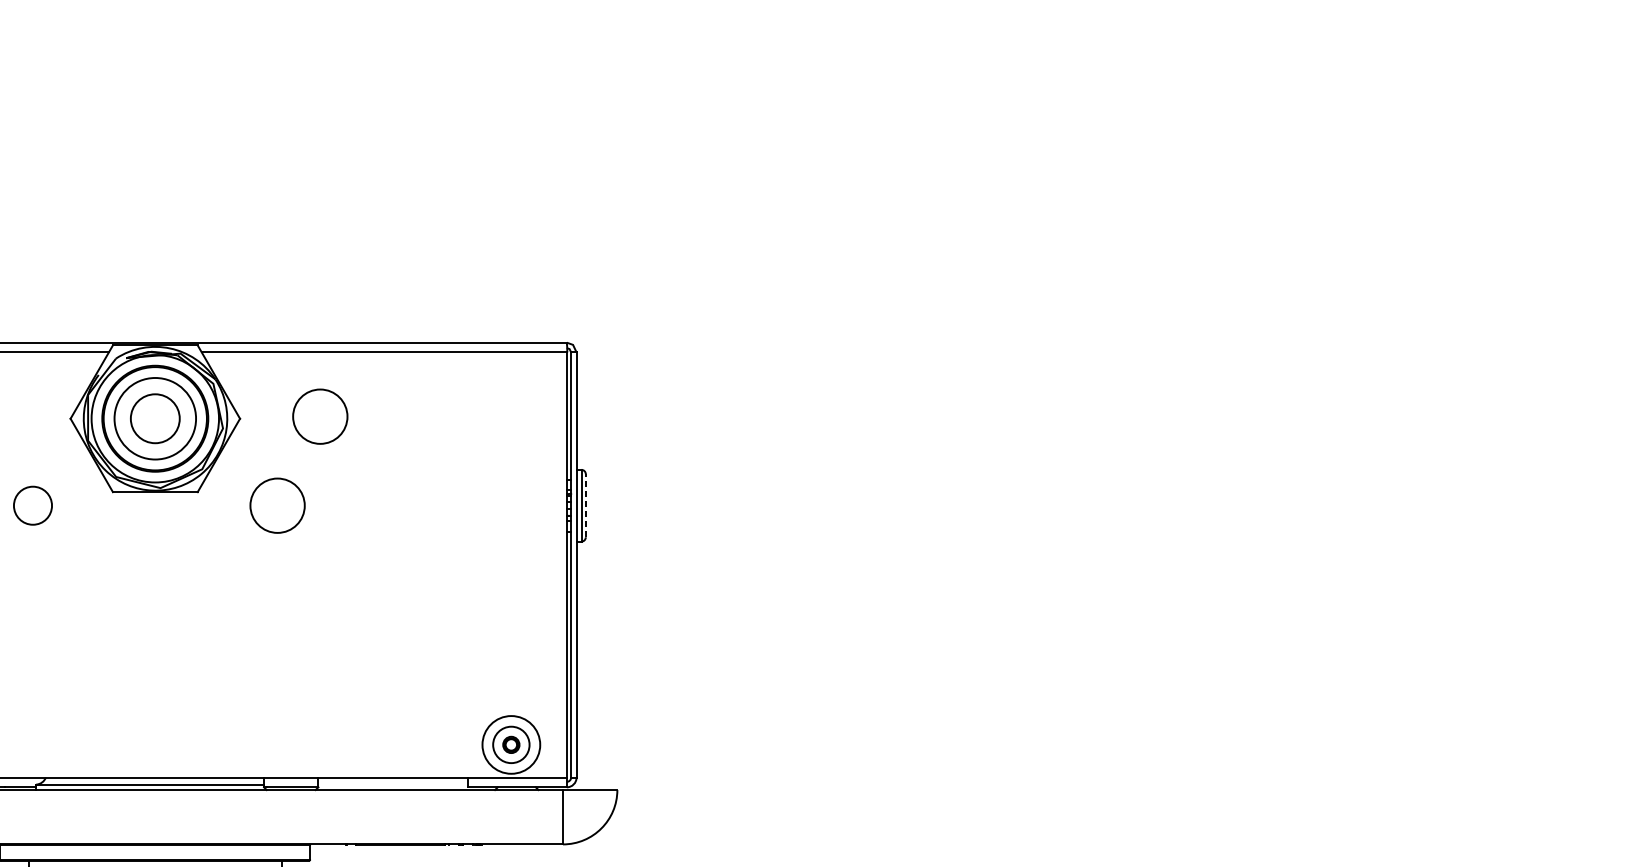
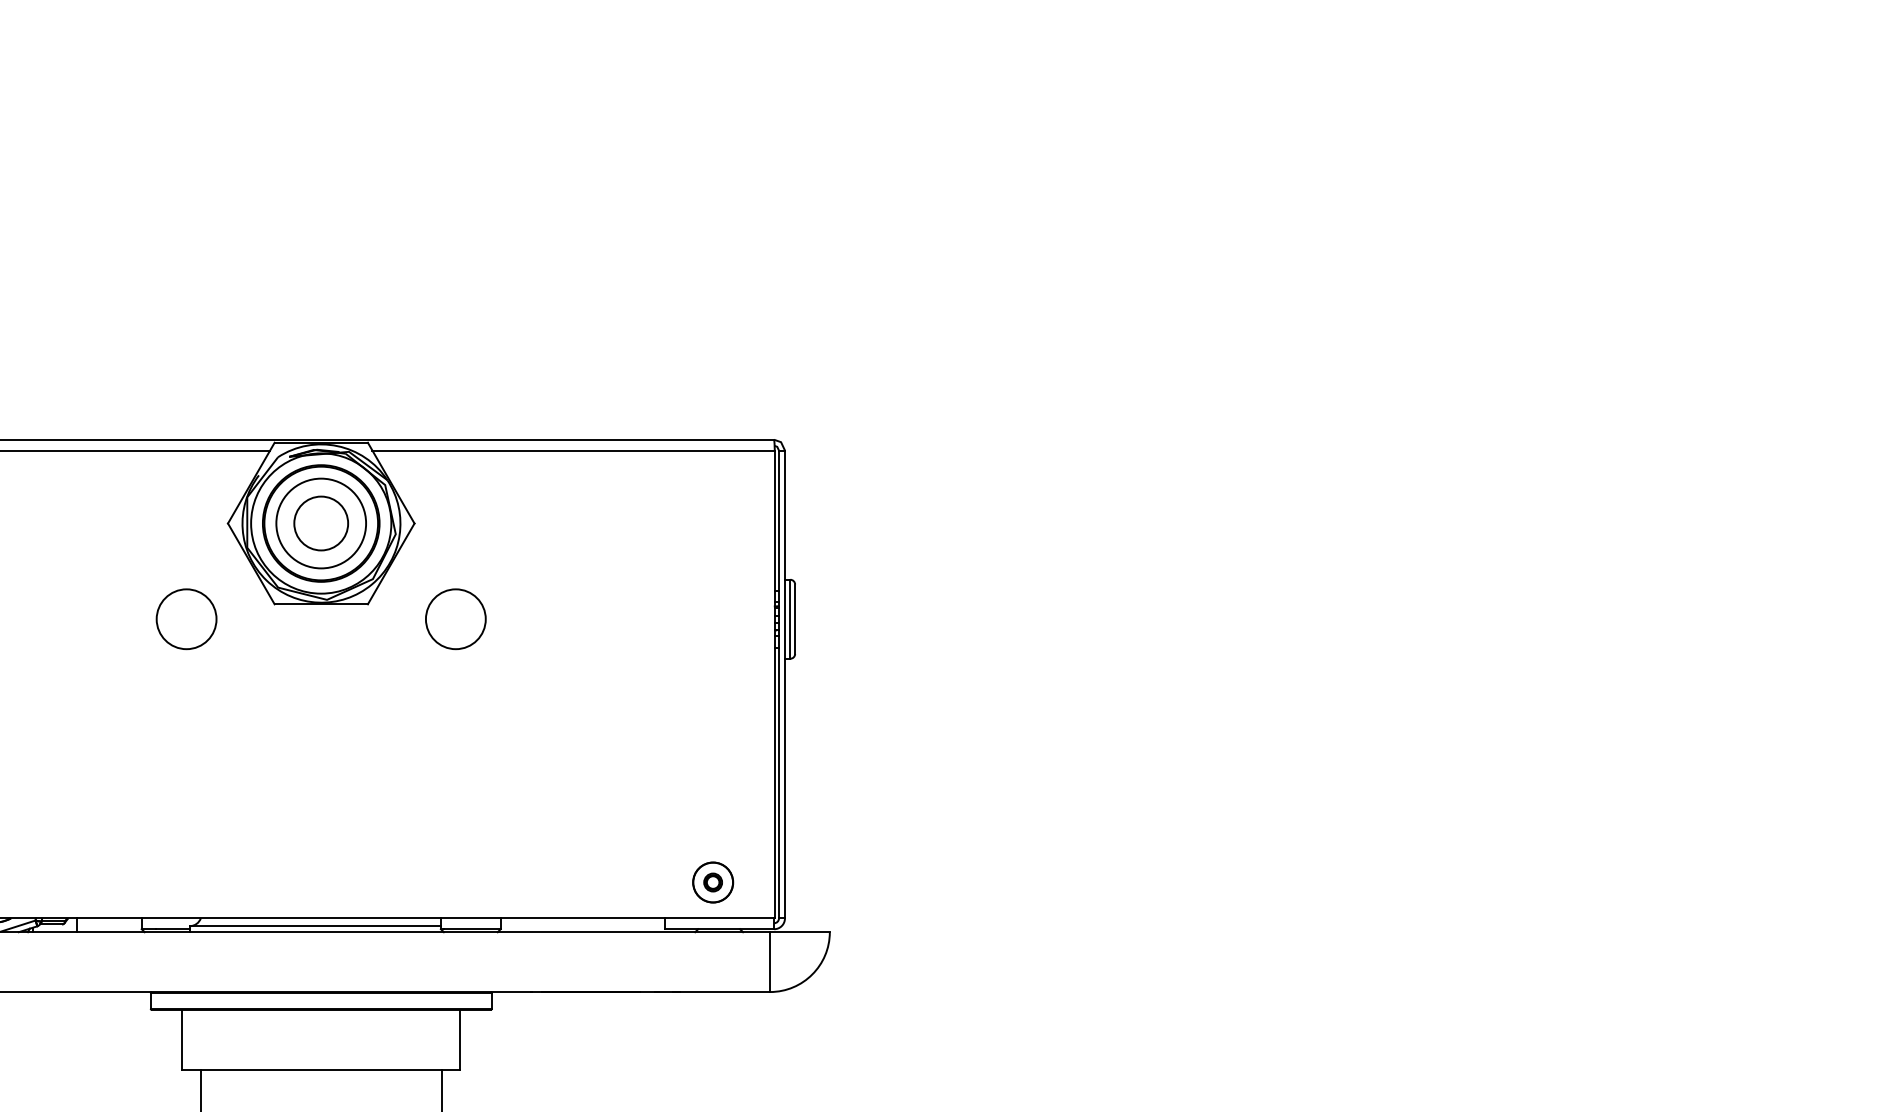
part: (319, 416) -> (502, 521), removed
circle: (32, 505) -> (186, 619), size x1.43
line: (586, 505) -> (795, 619), dashed -> solid
circle: (511, 744) -> (713, 882), size x0.62

